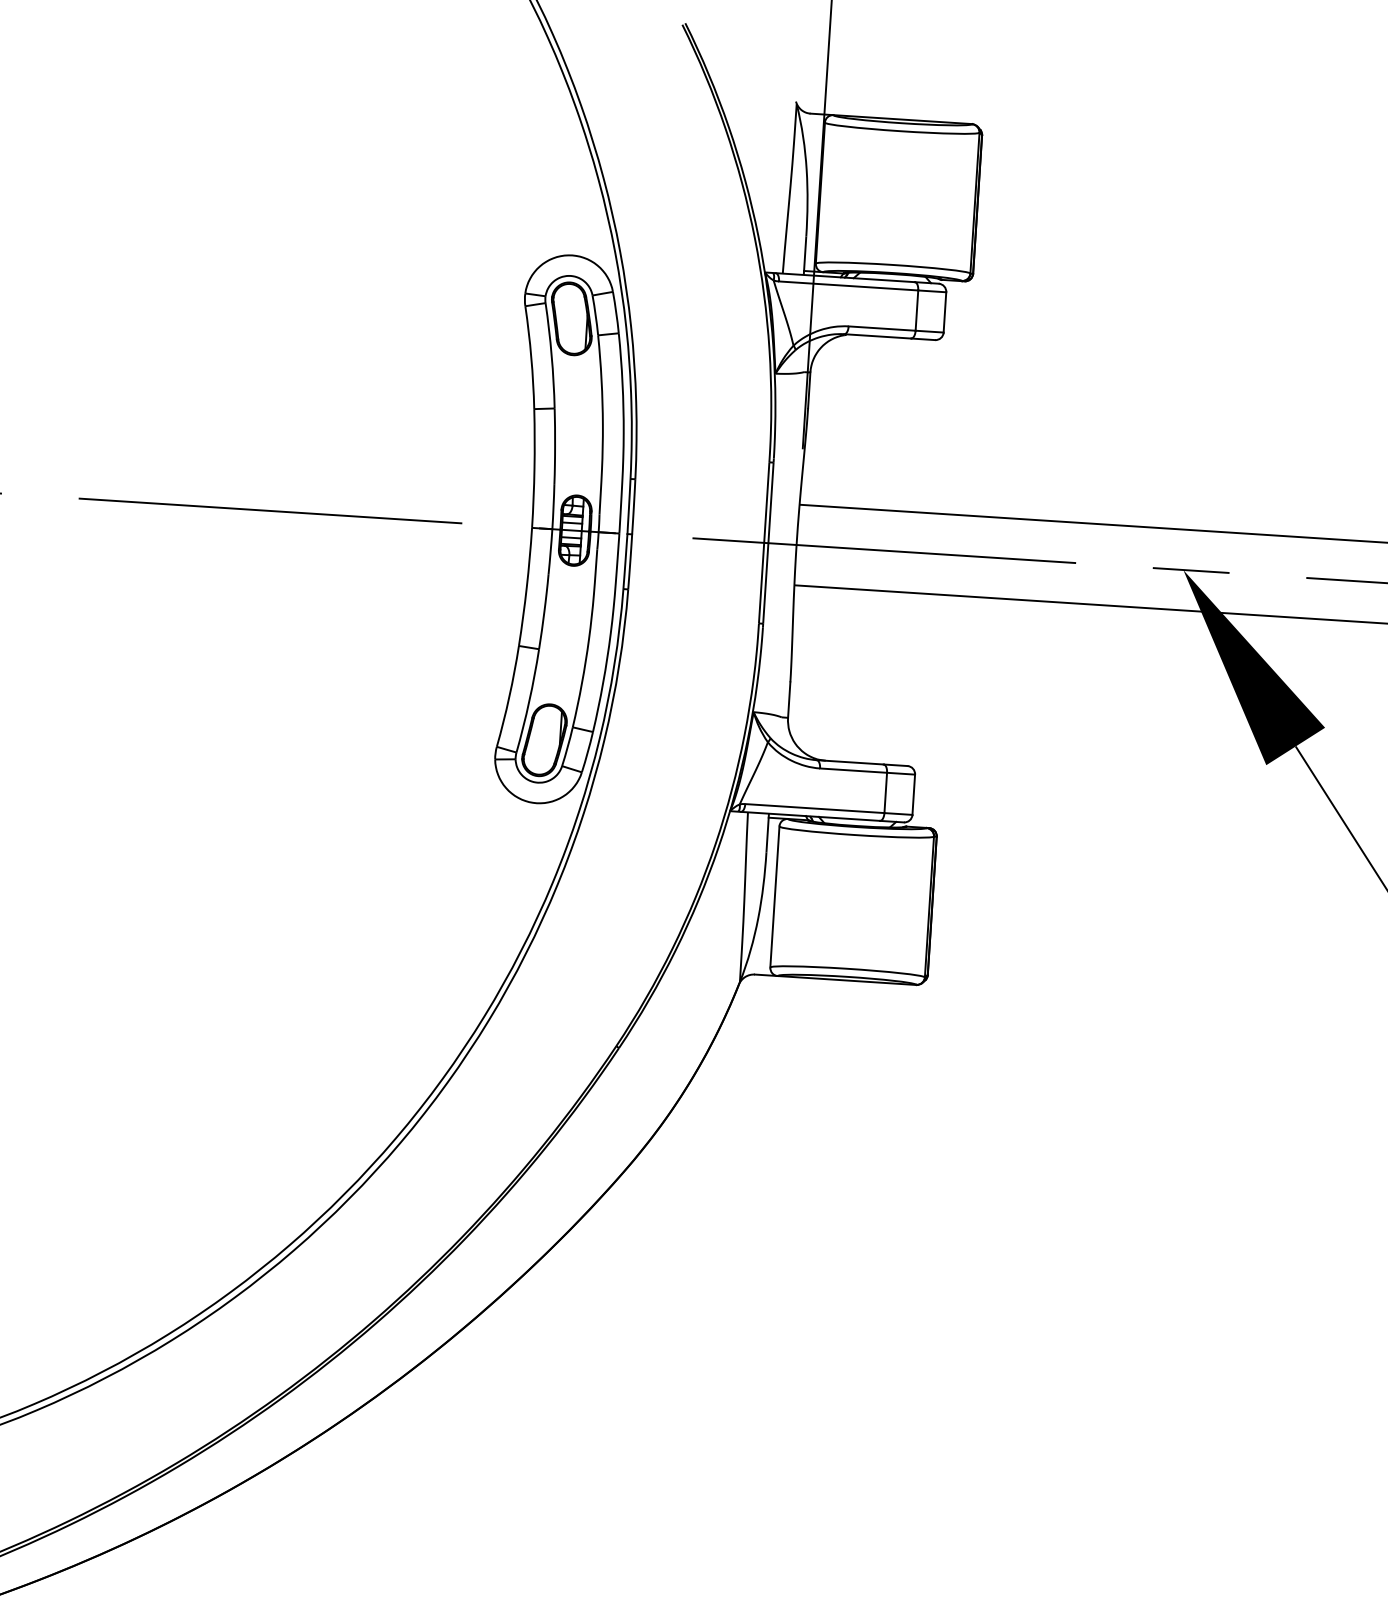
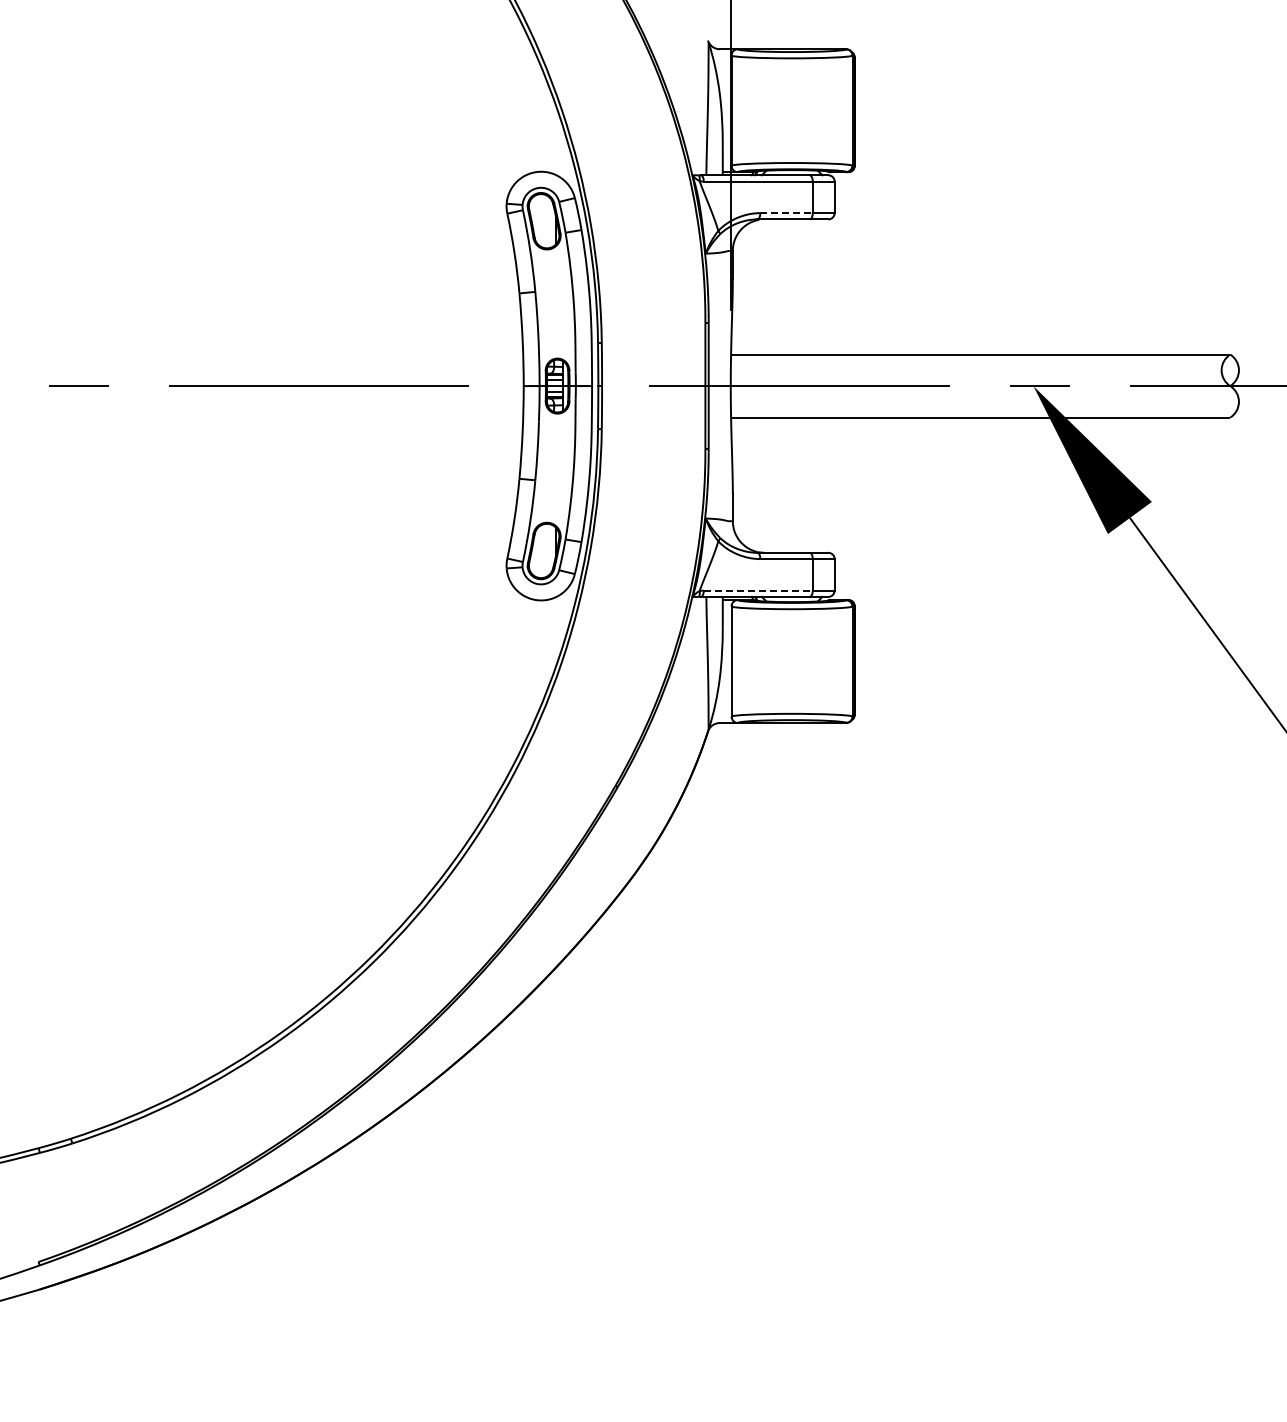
line: (883, 329) -> (787, 213), solid -> dashed
line: (815, 808) -> (758, 590), solid -> dashed

